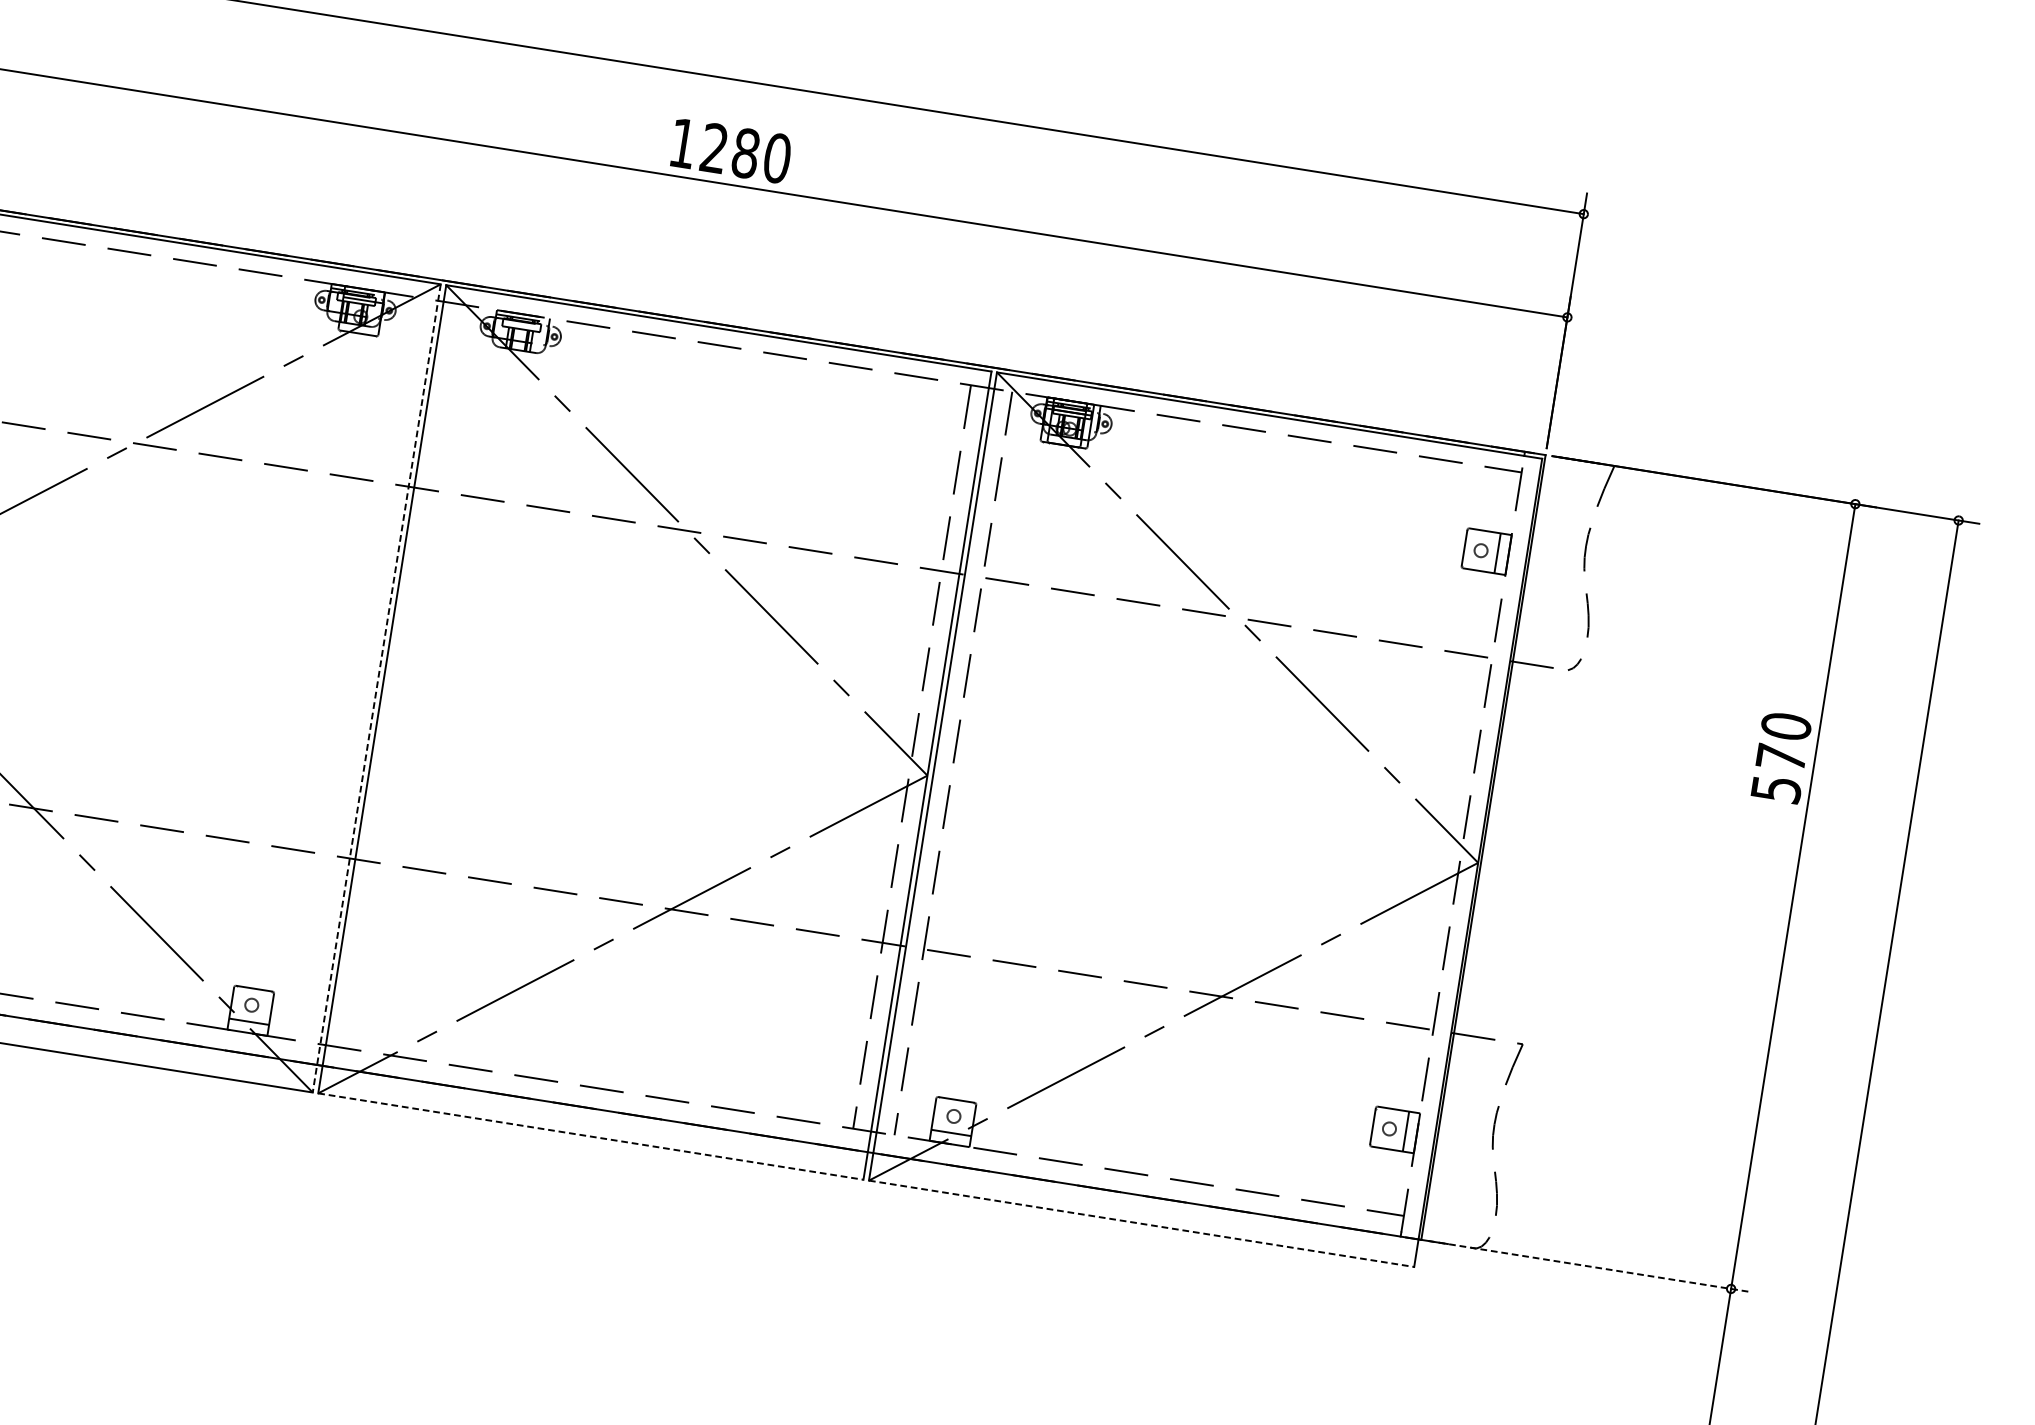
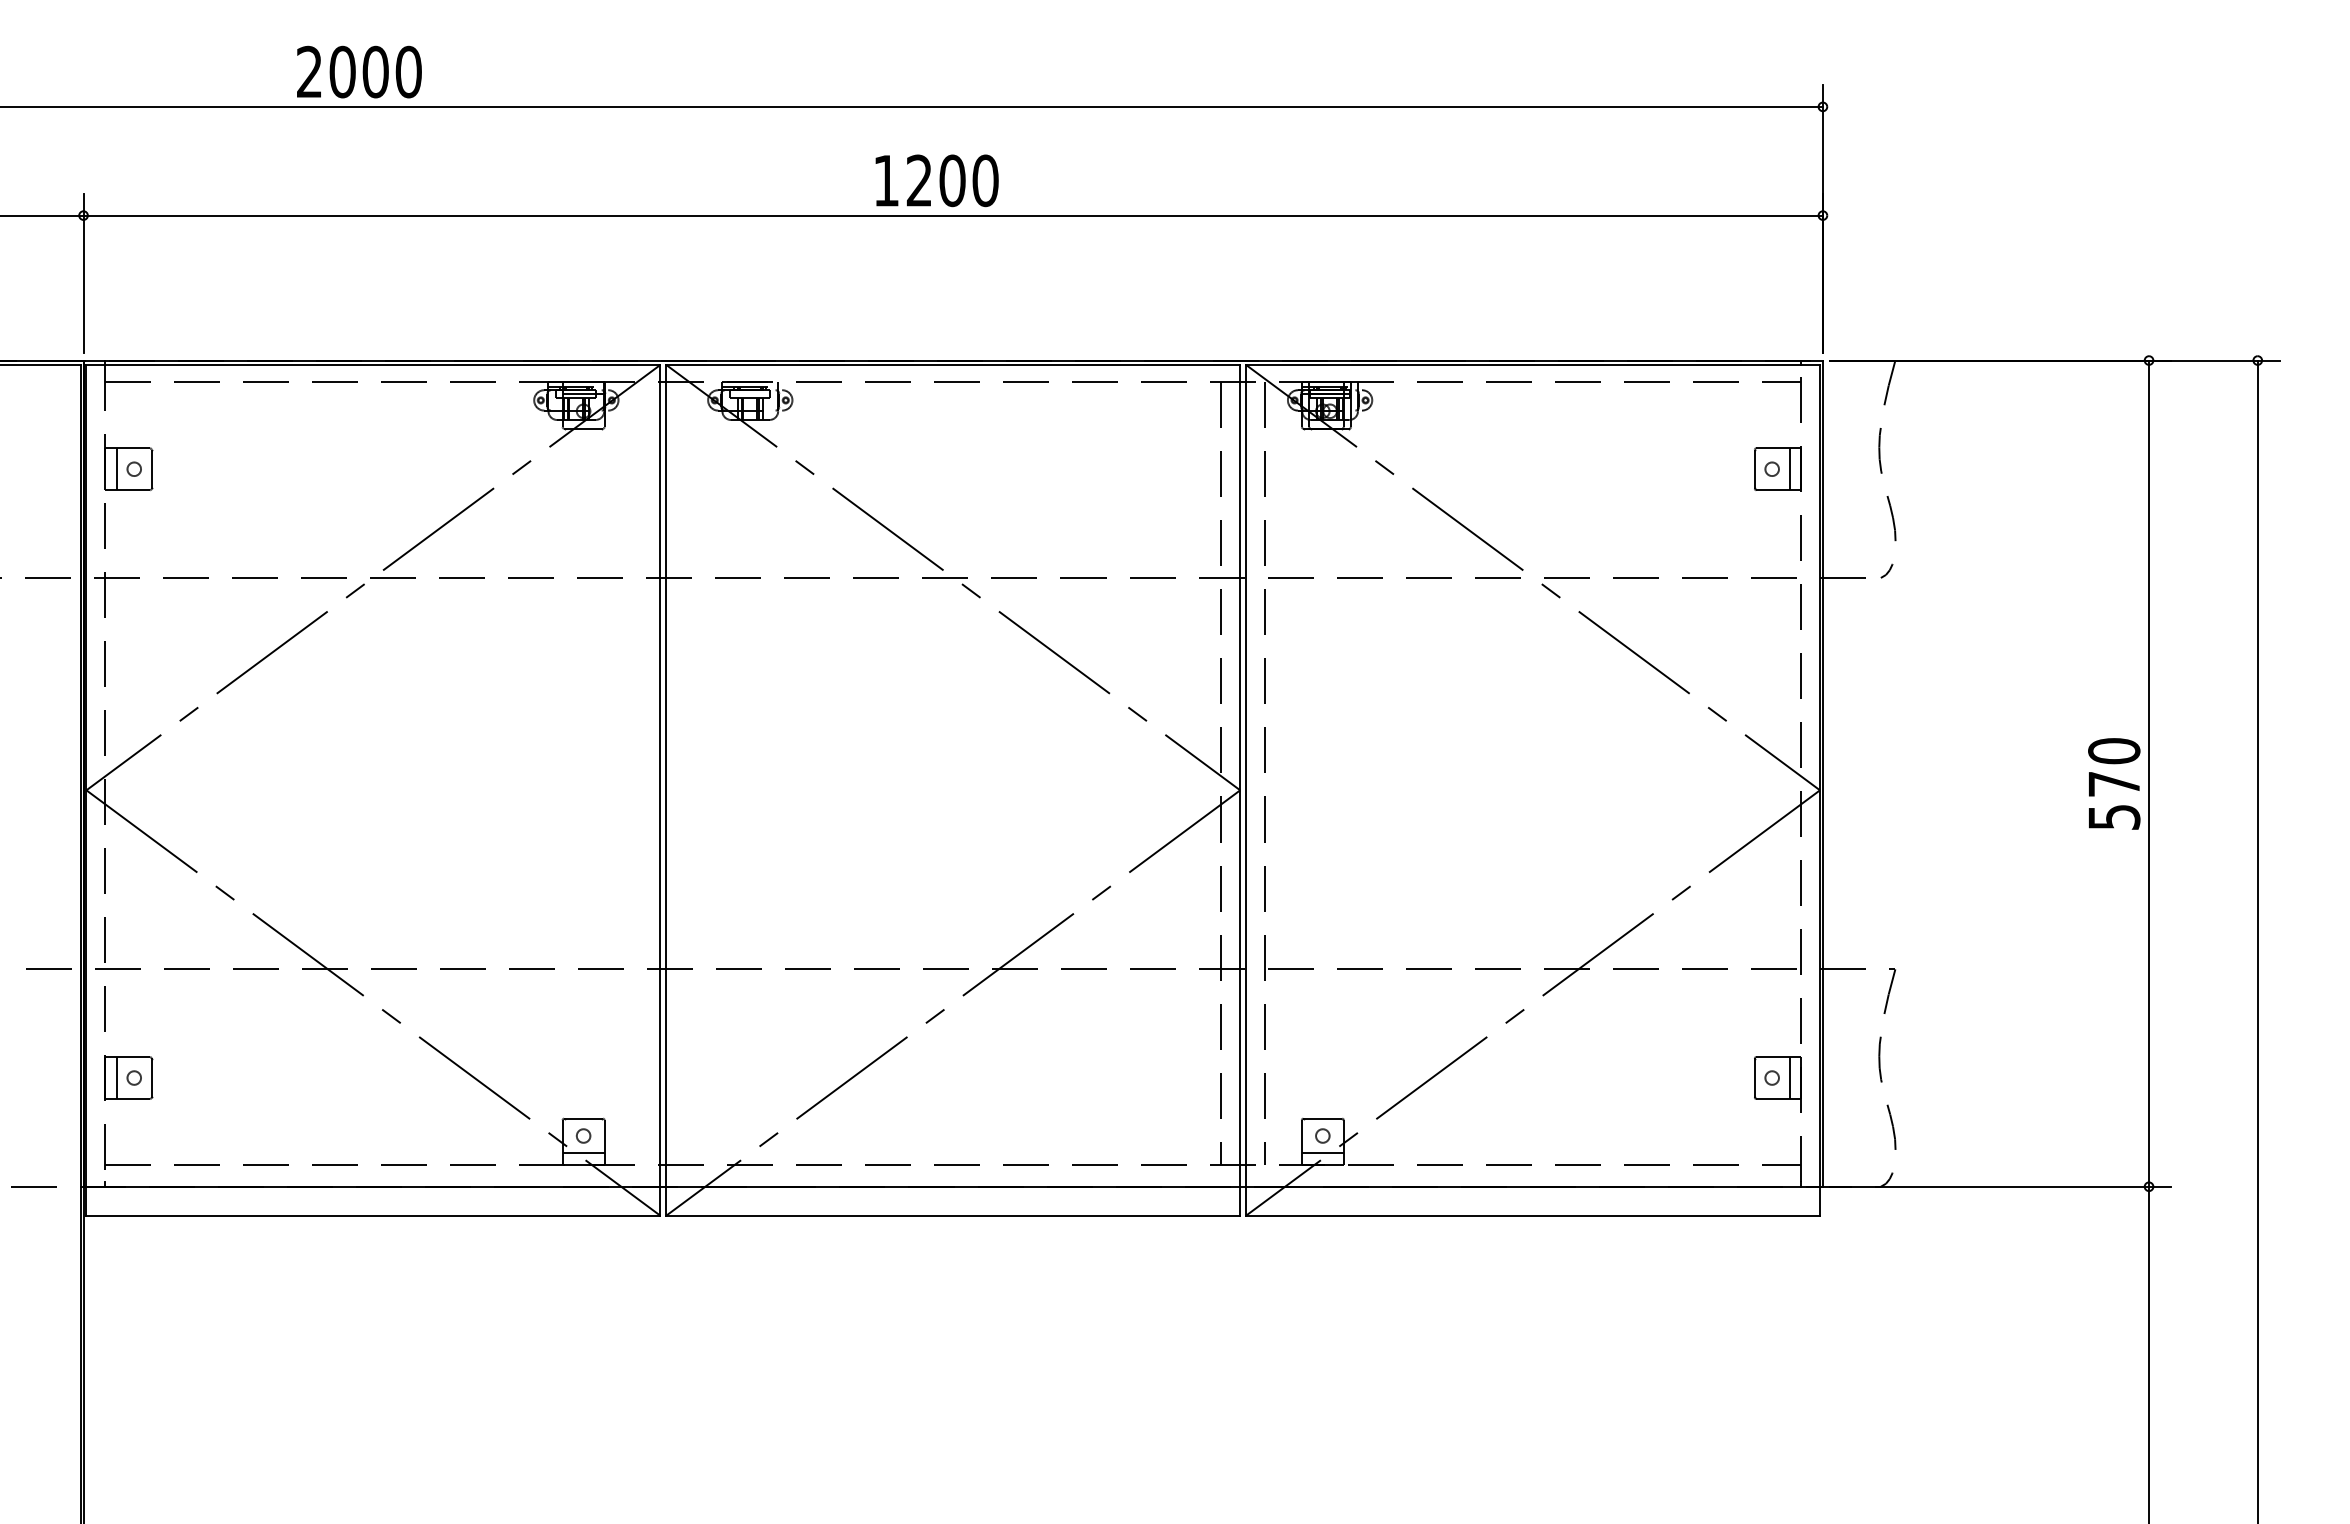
text: (745, 153) -> (952, 180), 1280 -> 1200
line: (376, 688) -> (660, 790), dashed -> solid
text: (1781, 757) -> (2114, 783), moved
line: (591, 1136) -> (953, 1215), dashed -> solid
line: (1142, 1223) -> (1533, 1215), dashed -> solid
line: (1590, 1266) -> (2000, 1186), dashed -> solid

